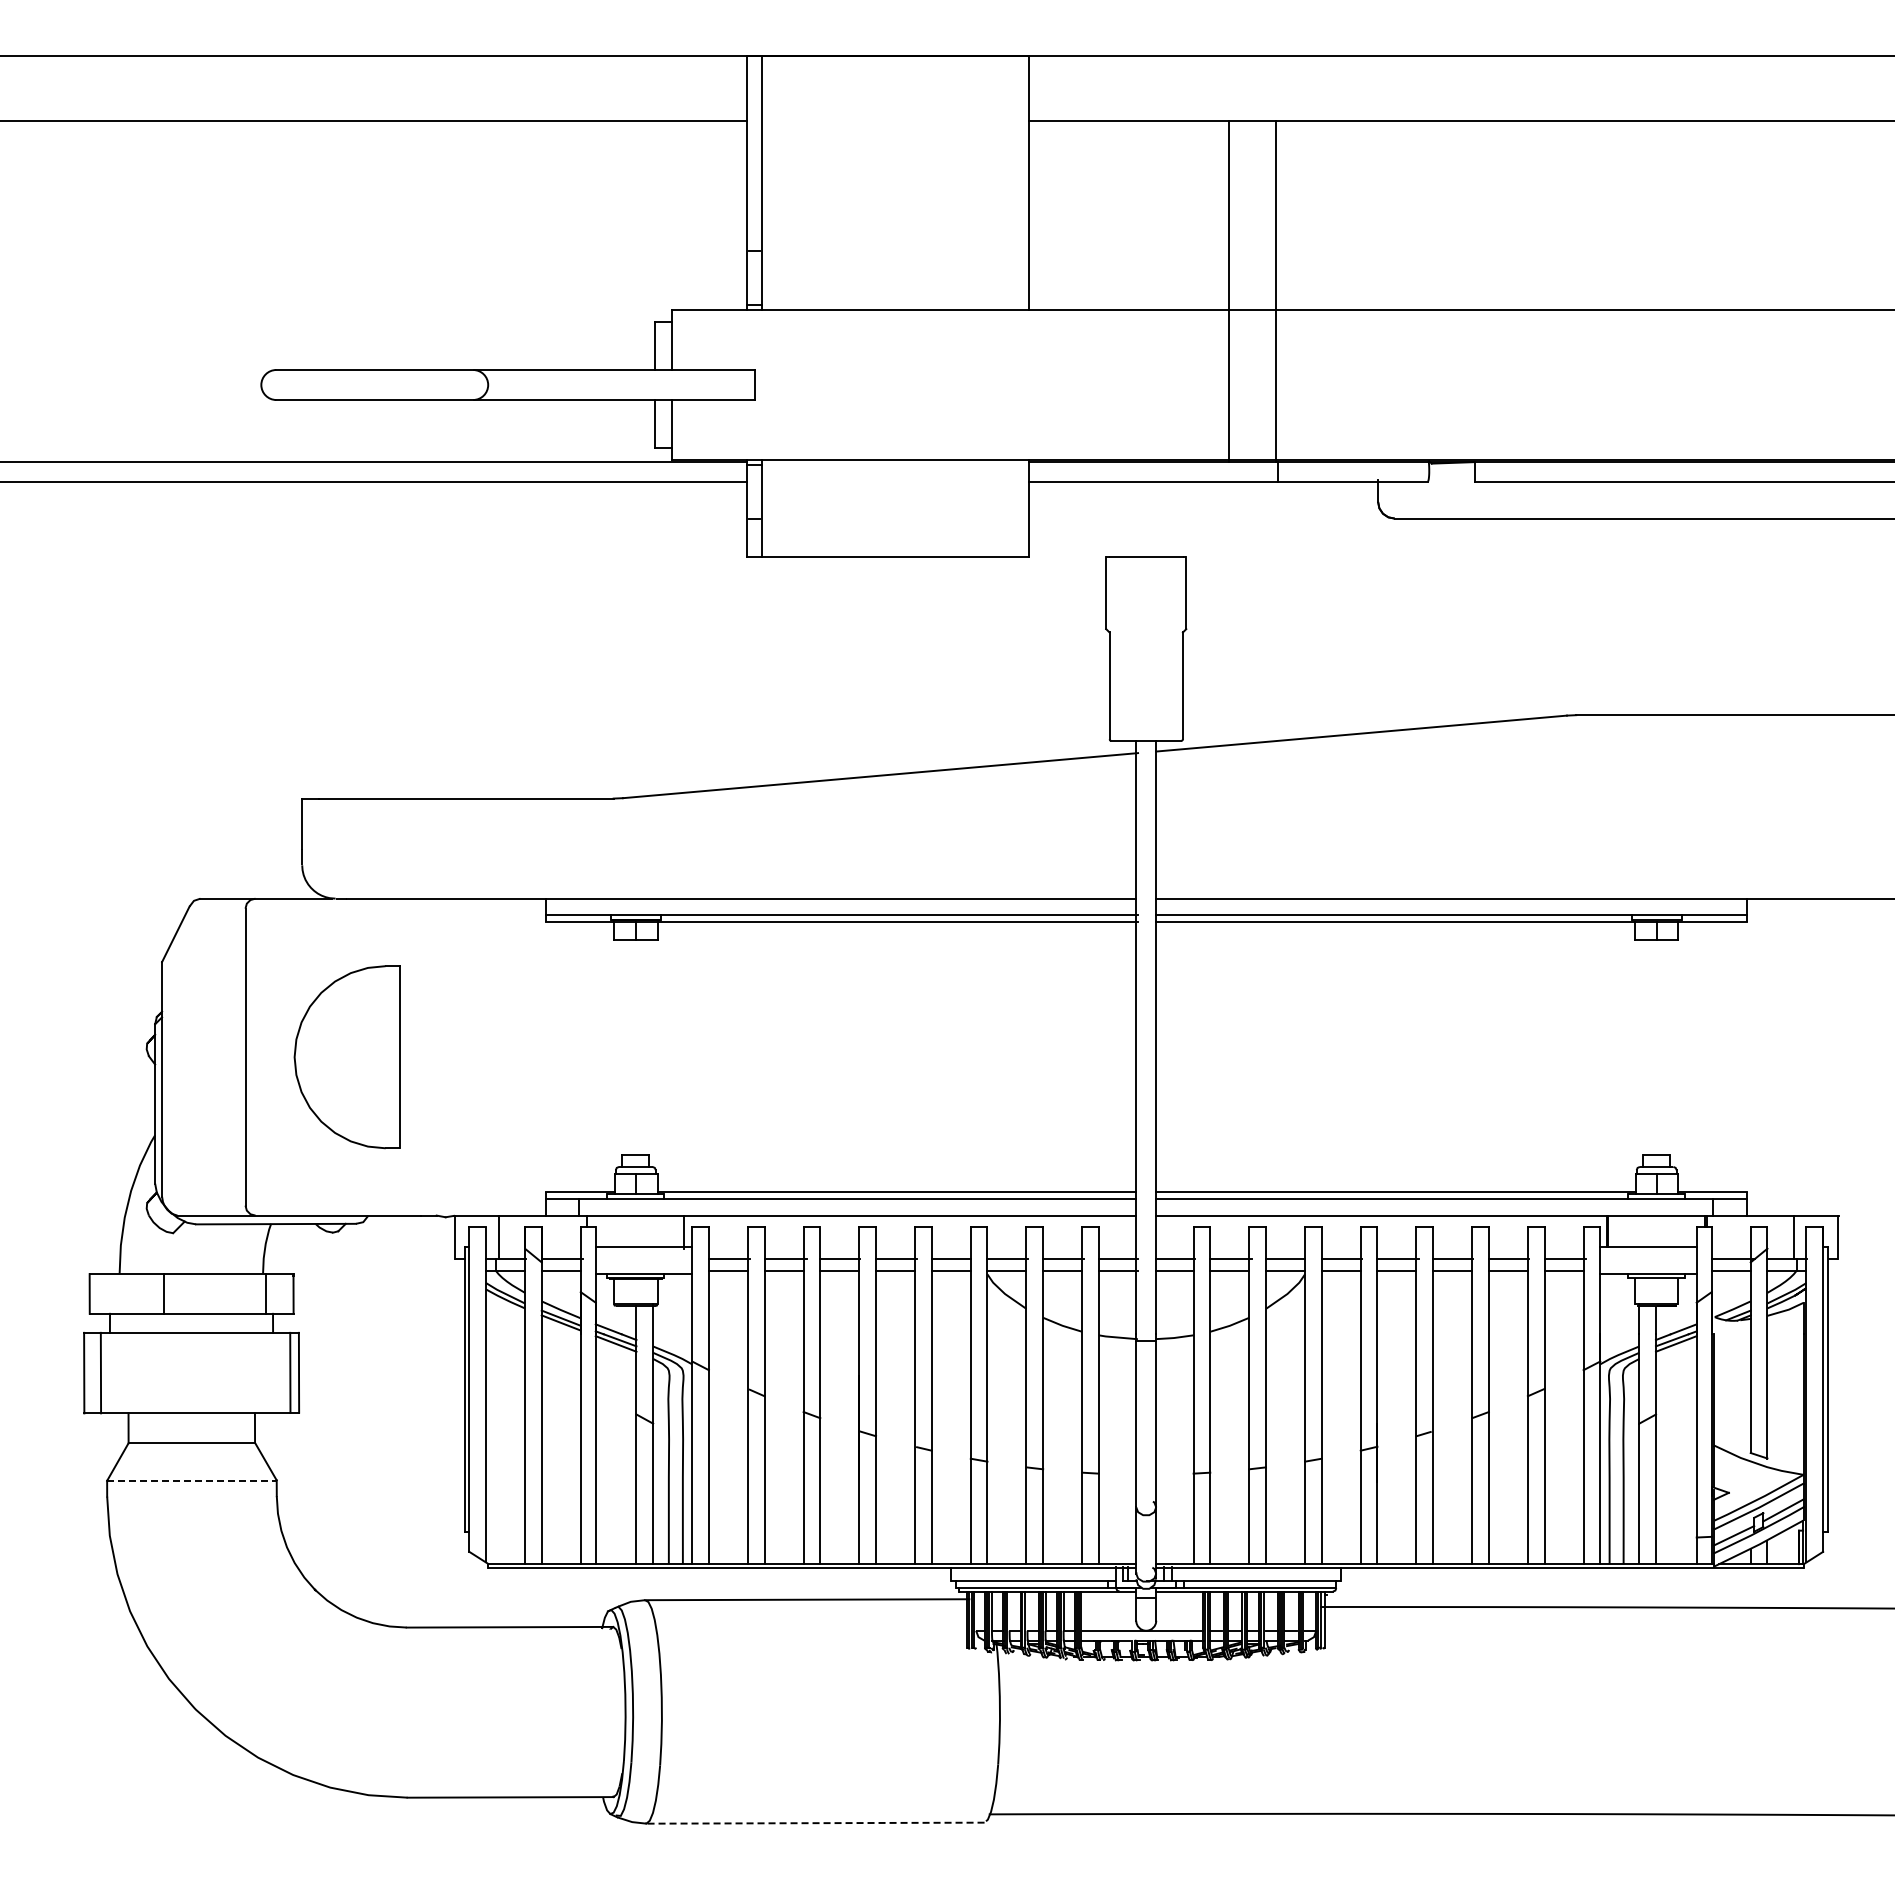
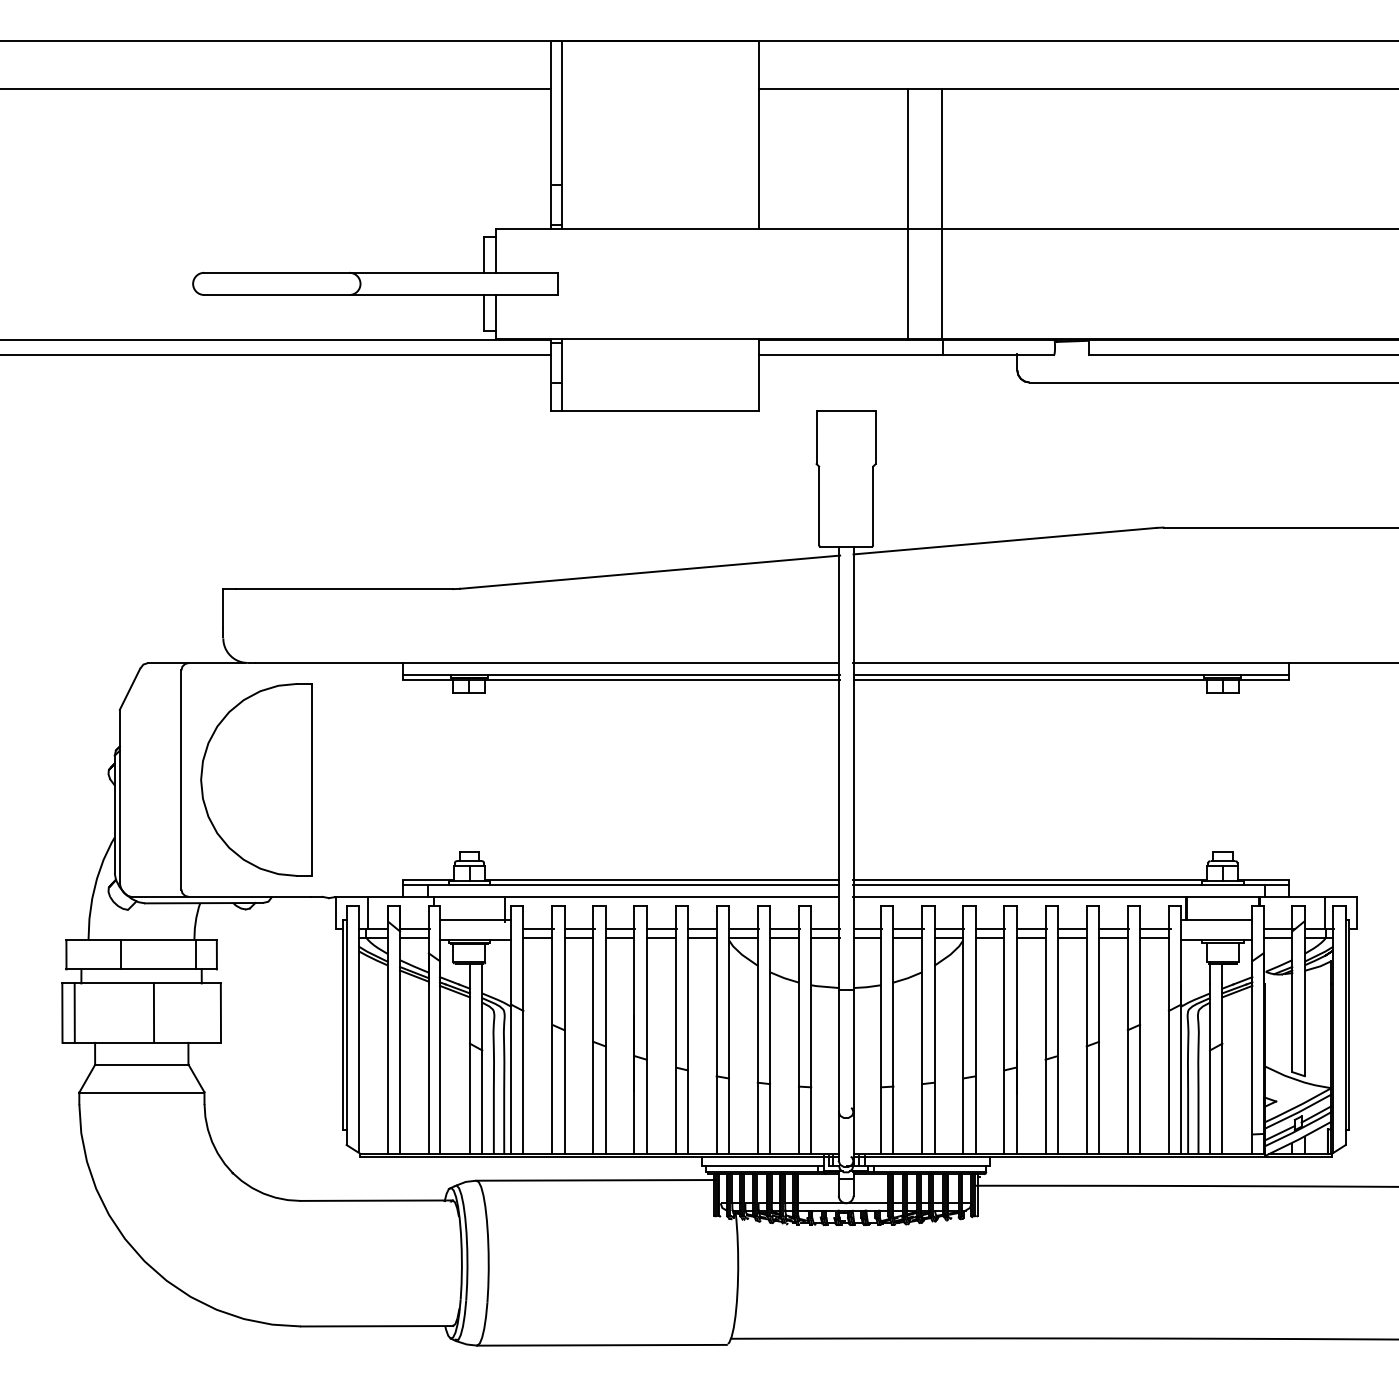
part: (346, 1057) -> (255, 780), size x1.43
line: (290, 1372) -> (154, 1012), moved
line: (191, 1480) -> (141, 1092), dashed -> solid
line: (815, 1823) -> (602, 1345), dashed -> solid

